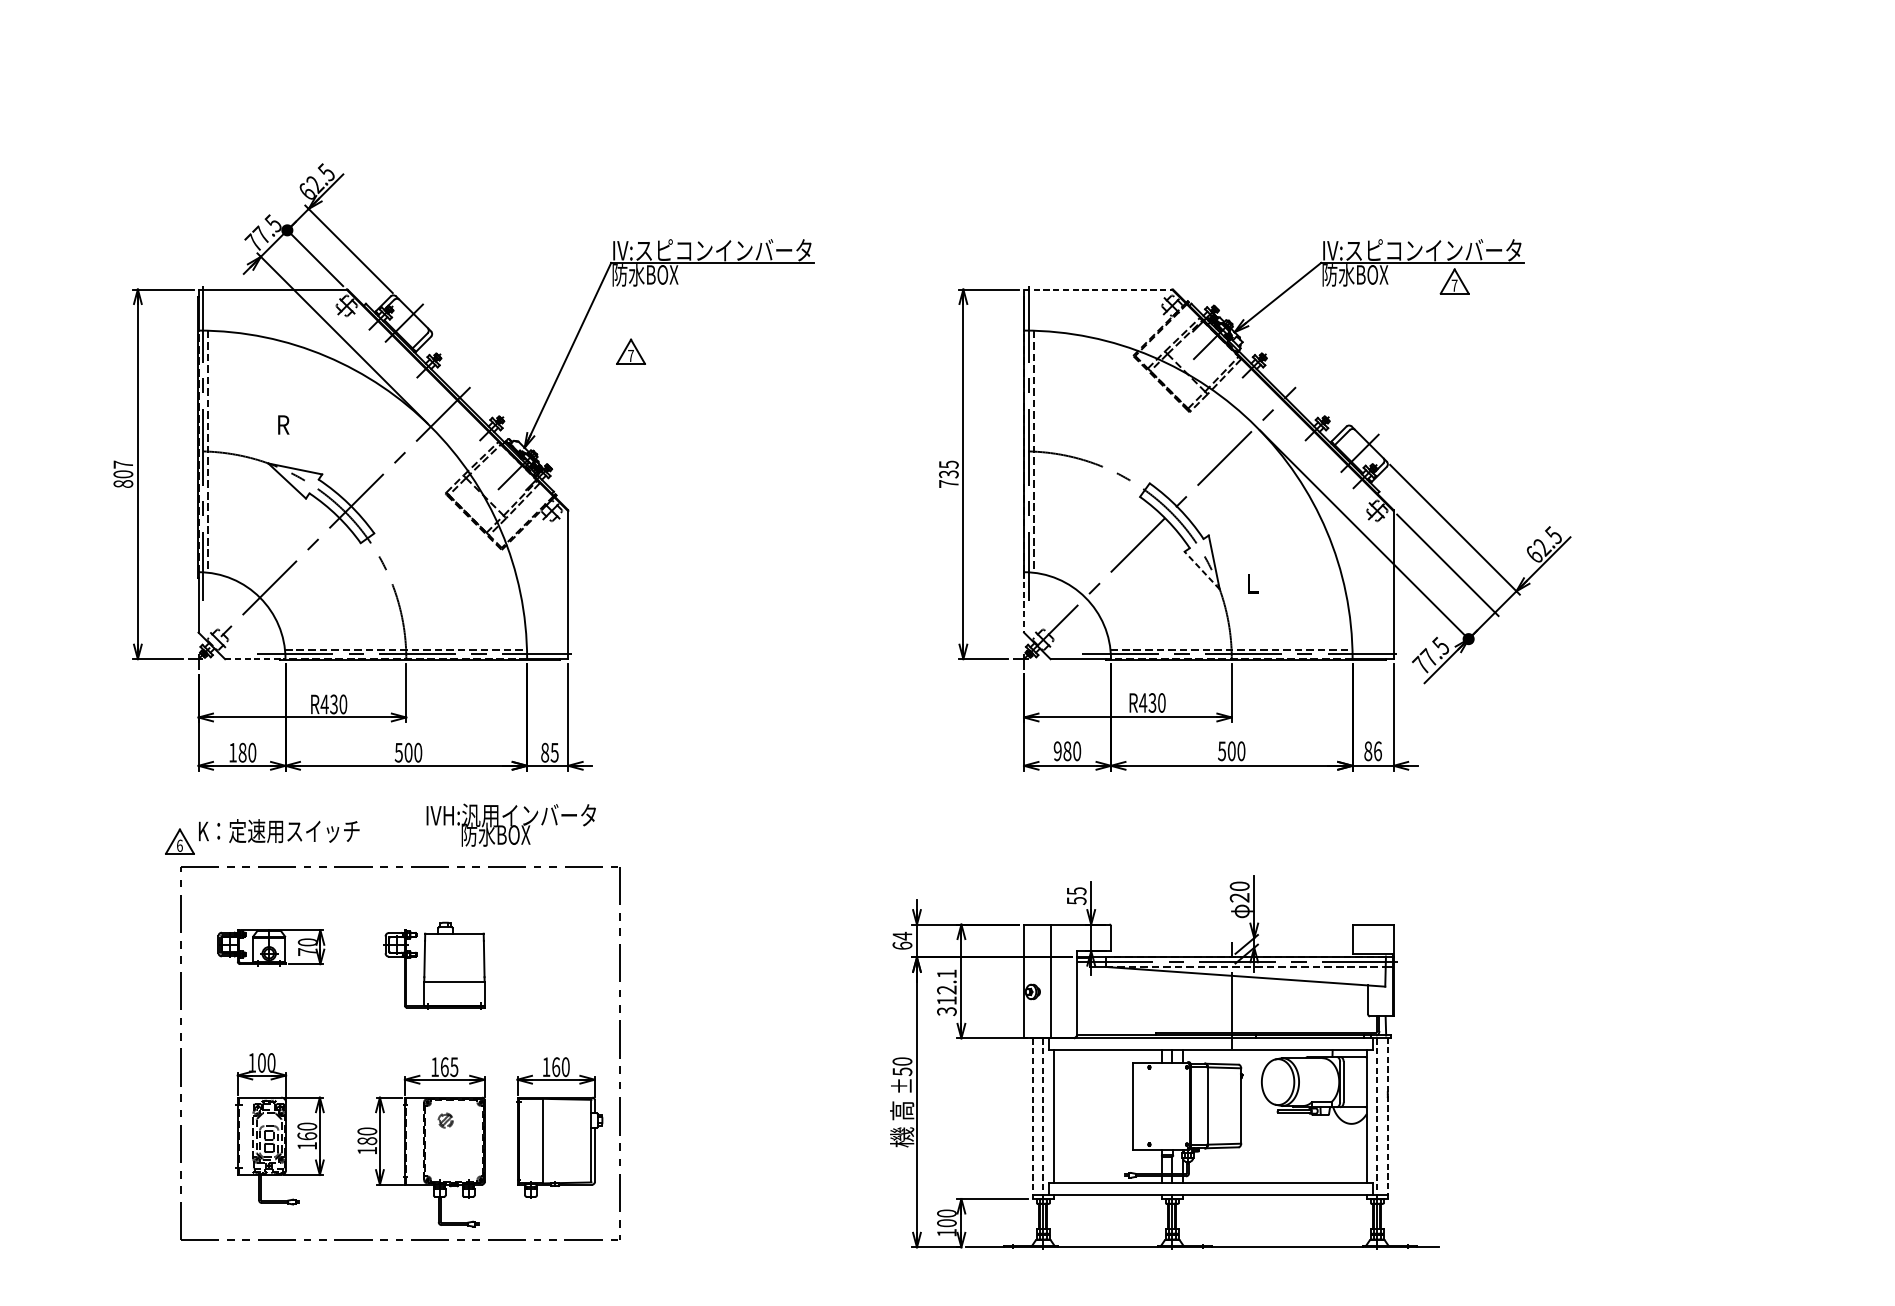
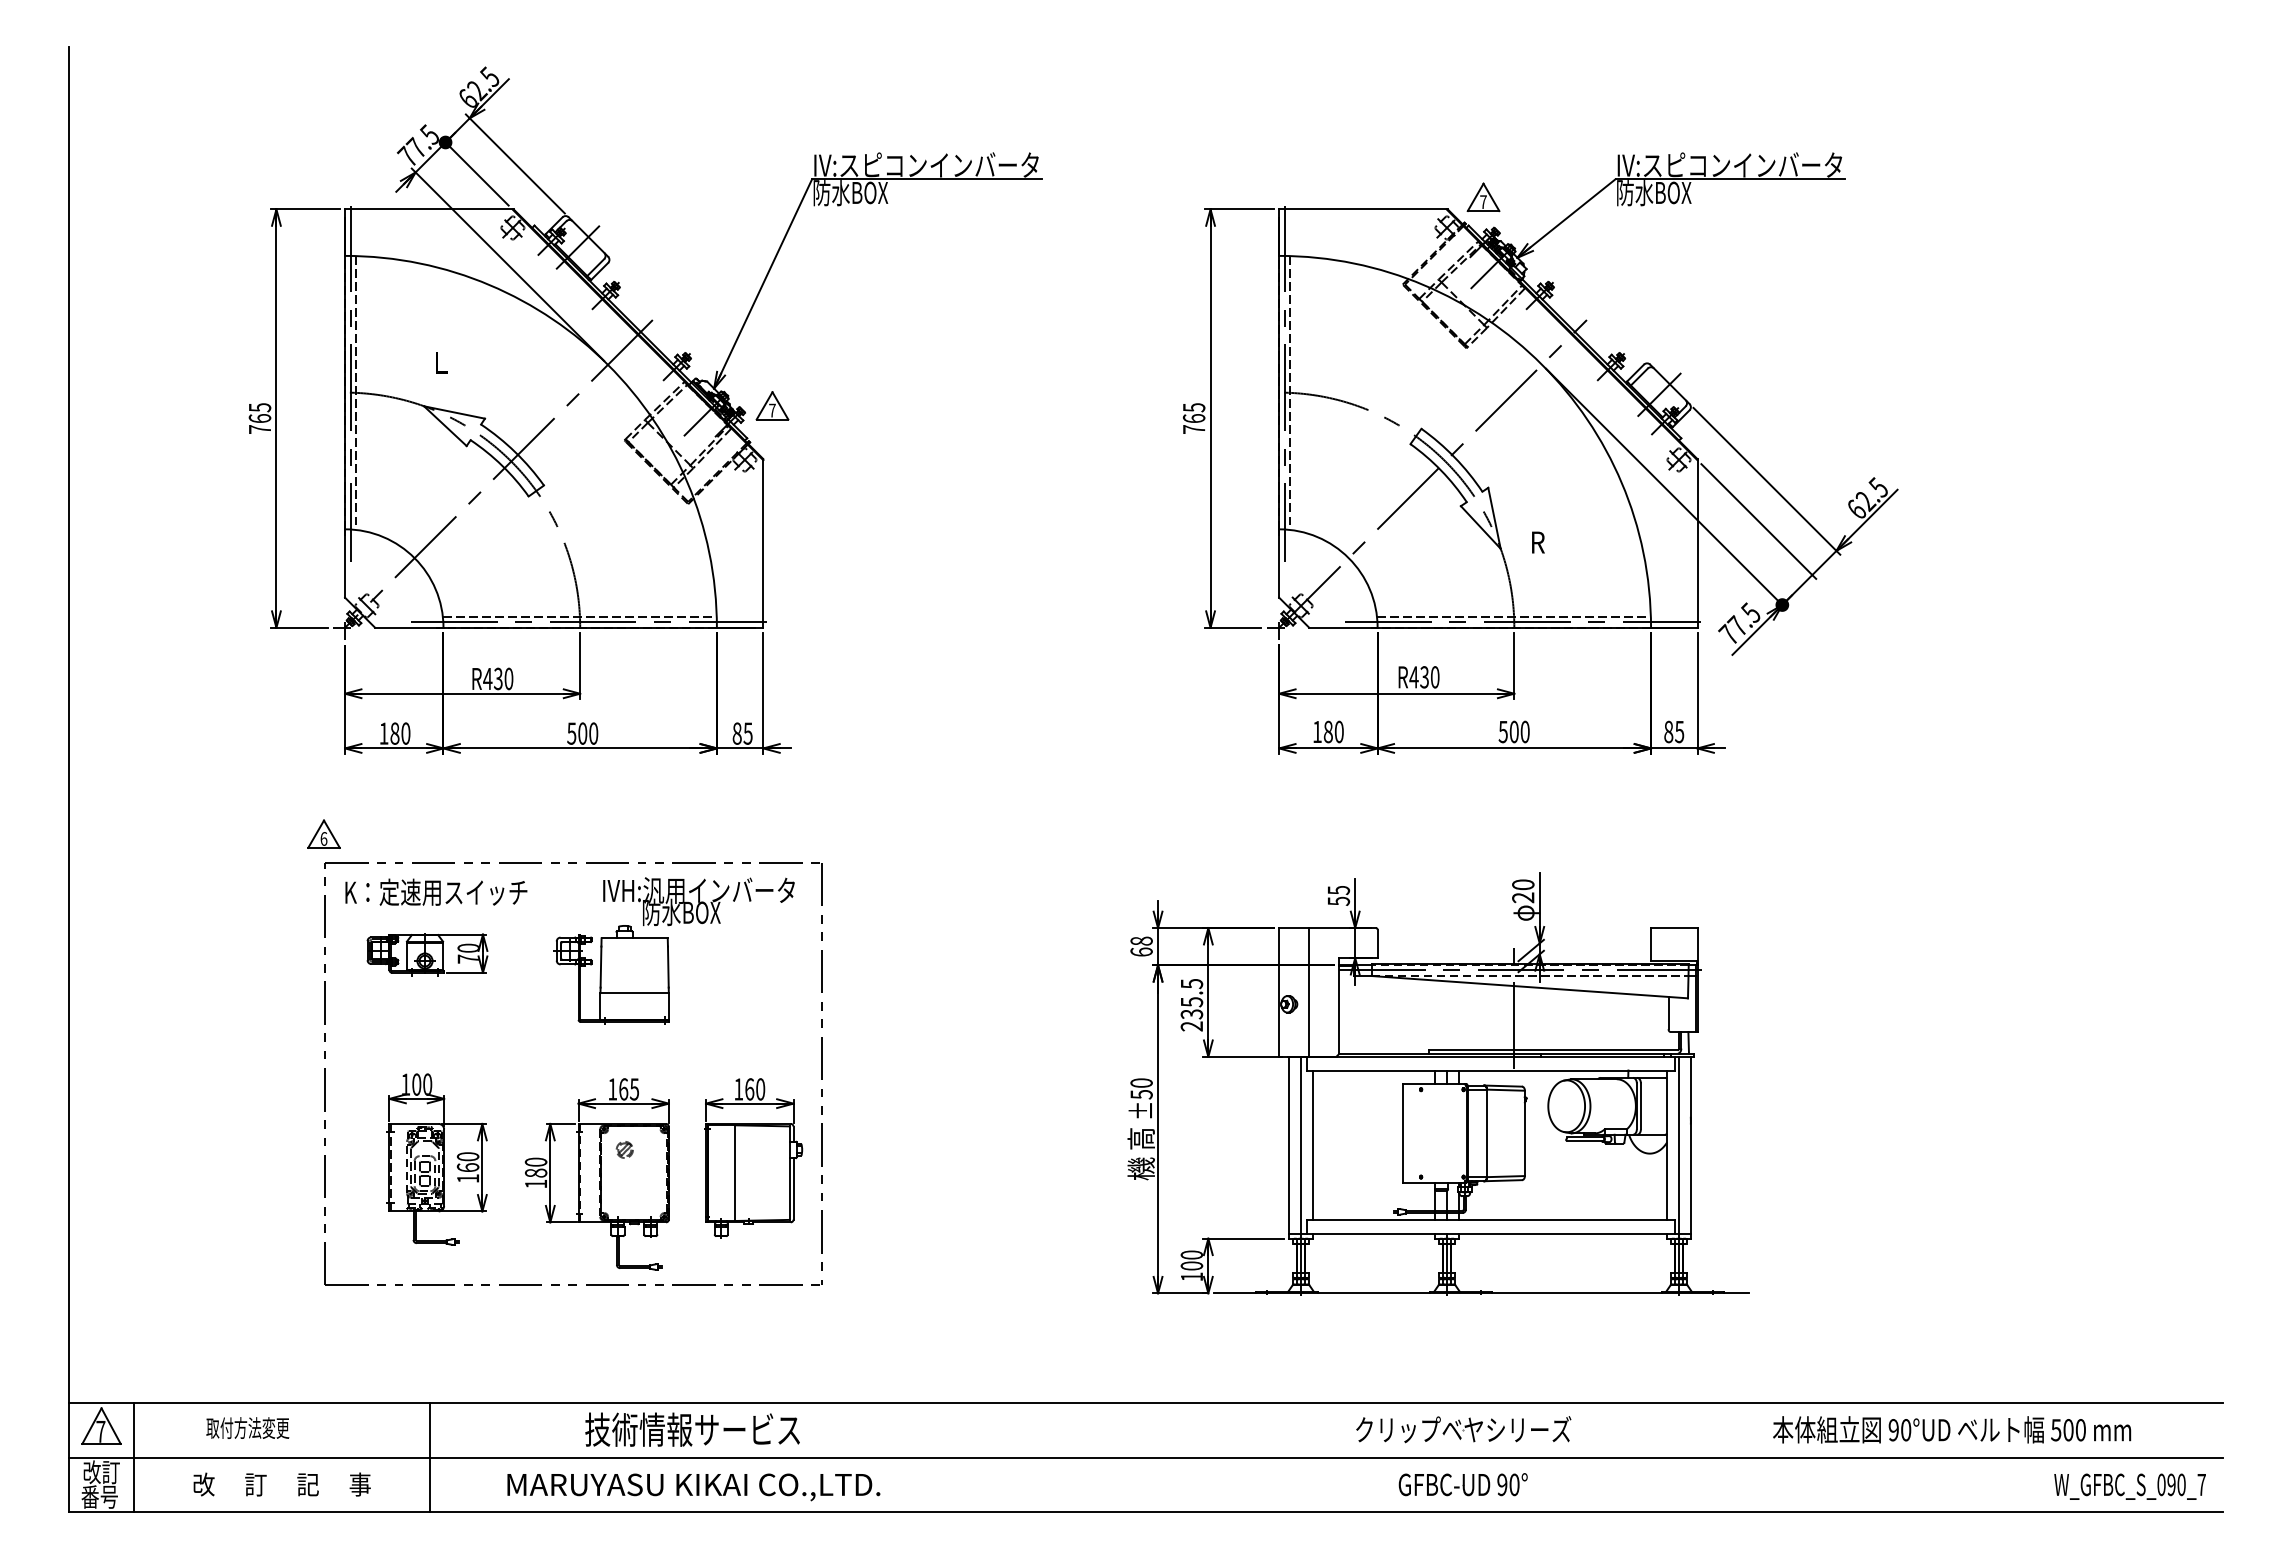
part: (1454, 281) -> (1483, 197), moved
line: (1099, 289) -> (1364, 209), dashed -> solid
part: (631, 351) -> (772, 405), moved
text: (283, 424) -> (441, 362), R -> L
text: (122, 474) -> (259, 418), 807 -> 765
text: (948, 474) -> (1193, 418), 735 -> 765
line: (1201, 570) -> (1480, 527), dashed -> solid
text: (1253, 583) -> (1538, 542), L -> R
line: (1024, 603) -> (1279, 564), dashed -> solid
line: (255, 658) -> (409, 627), dashed -> solid
text: (1056, 750) -> (1316, 731), 980 -> 180
text: (1377, 750) -> (1679, 731), 86 -> 85
text: (510, 825) -> (698, 901), moved
text: (279, 830) -> (436, 891), moved
text: (902, 936) -> (1141, 941), 64 -> 68
text: (946, 992) -> (1191, 1005), 312.1 -> 235.5
line: (1033, 1118) -> (1289, 1147), dashed -> solid
line: (1043, 1118) -> (1301, 1147), dashed -> solid
line: (1377, 1118) -> (1679, 1147), dashed -> solid
line: (1387, 1118) -> (1690, 1147), dashed -> solid

